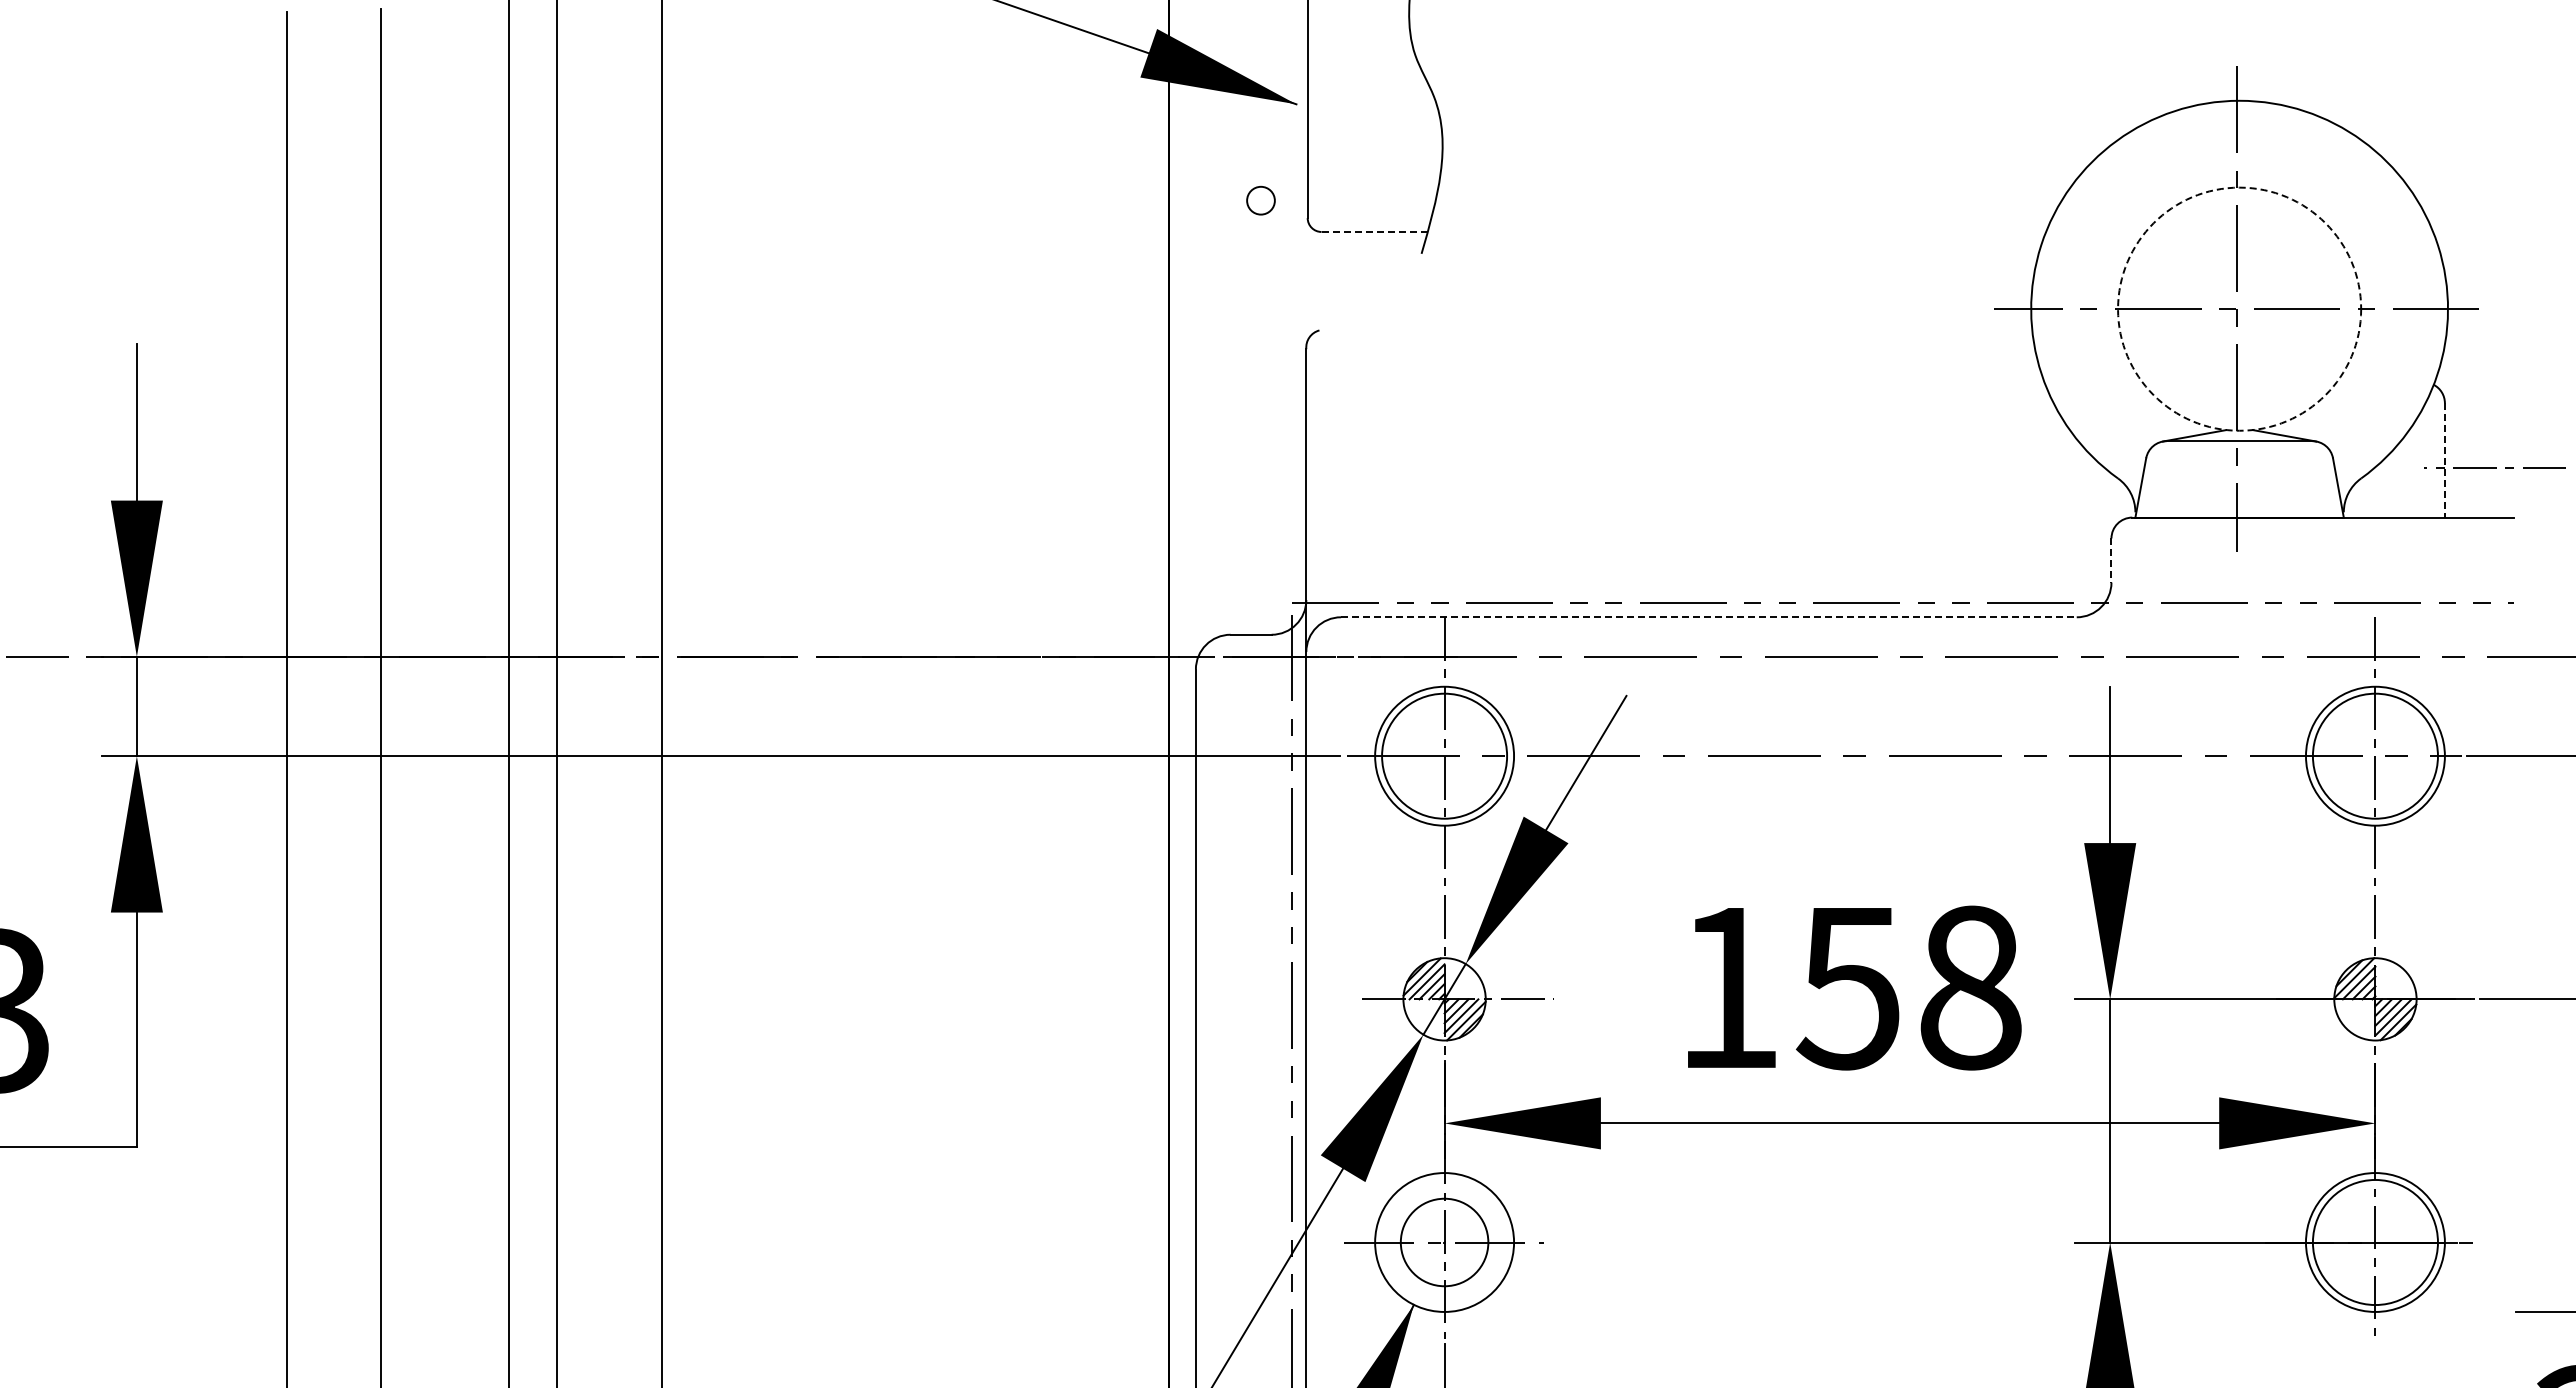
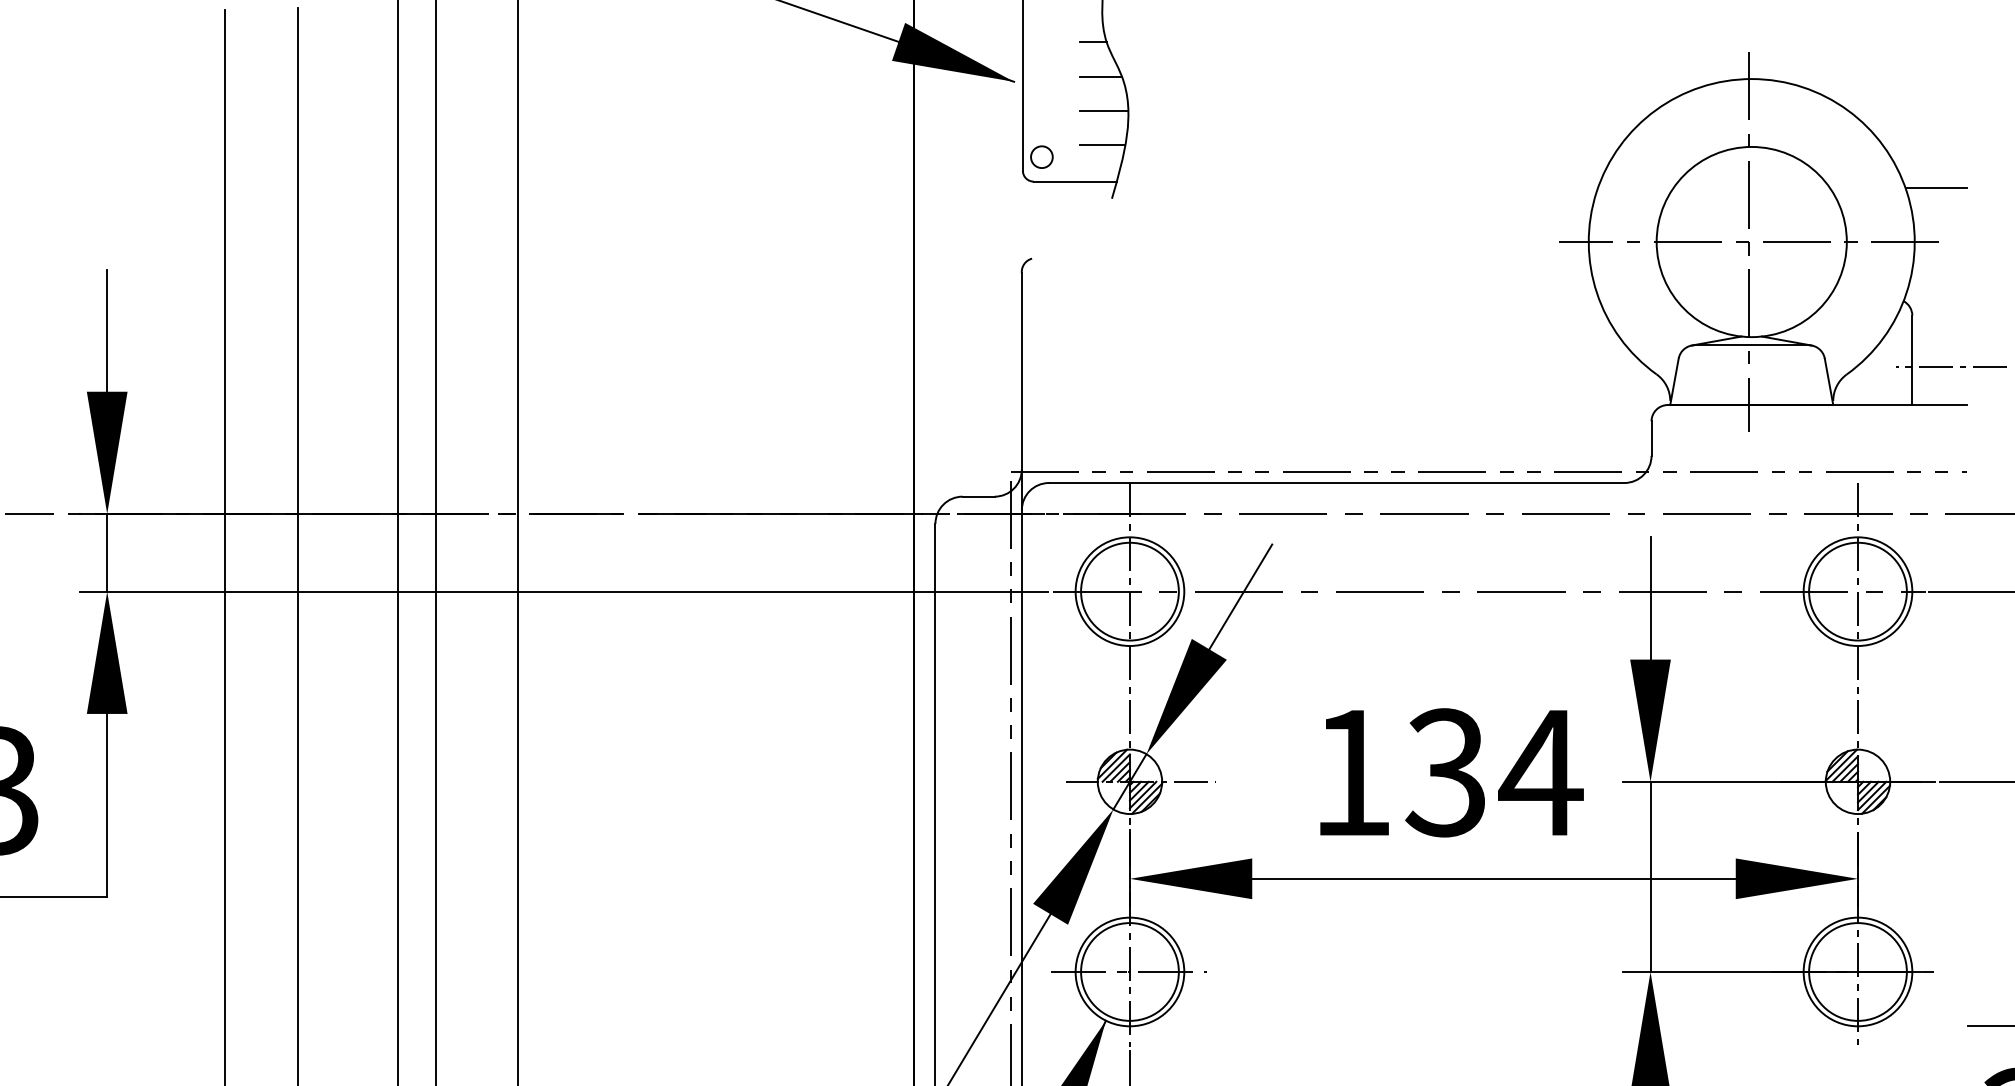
line: (1397, 54) -> (1093, 42), added
line: (1407, 97) -> (1100, 76), added
line: (1411, 141) -> (1104, 110), added
line: (1409, 185) -> (1102, 145), added
circle: (1260, 200) -> (1041, 157), moved
line: (1374, 231) -> (1075, 181), dashed -> solid
line: (2475, 240) -> (1936, 188), added
circle: (2239, 308) -> (1751, 241), dashed -> solid
line: (2444, 460) -> (1911, 360), dashed -> solid
line: (2111, 560) -> (1651, 438), dashed -> solid
line: (1708, 617) -> (1336, 483), dashed -> solid
text: (1910, 987) -> (1494, 772), 158 -> 134
circle: (1444, 1242) -> (1129, 971), size x1.43

